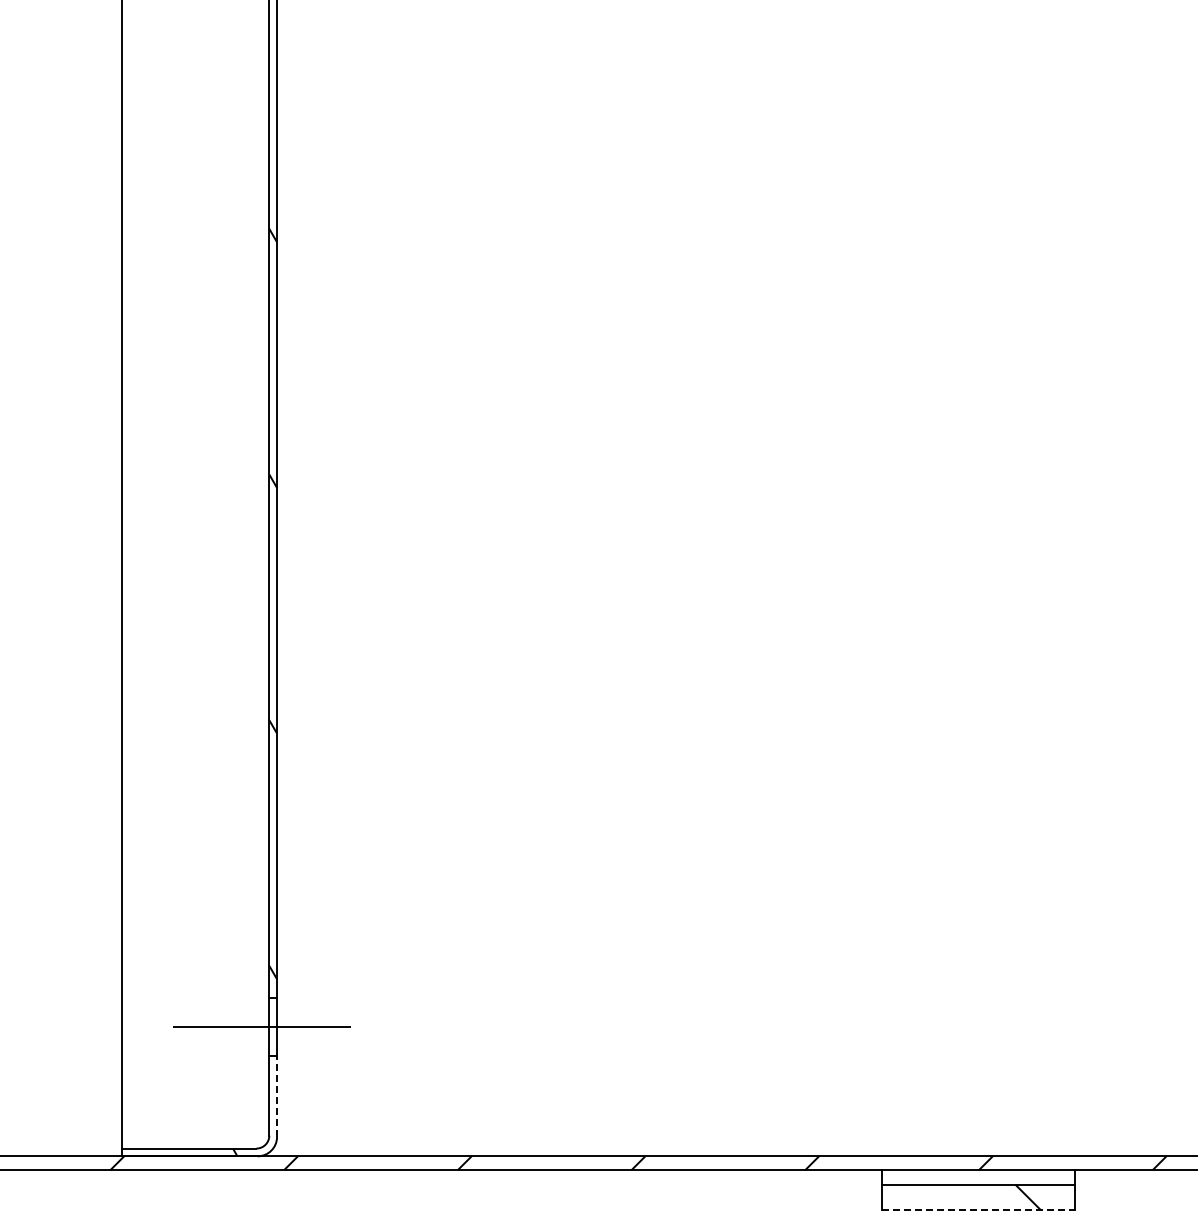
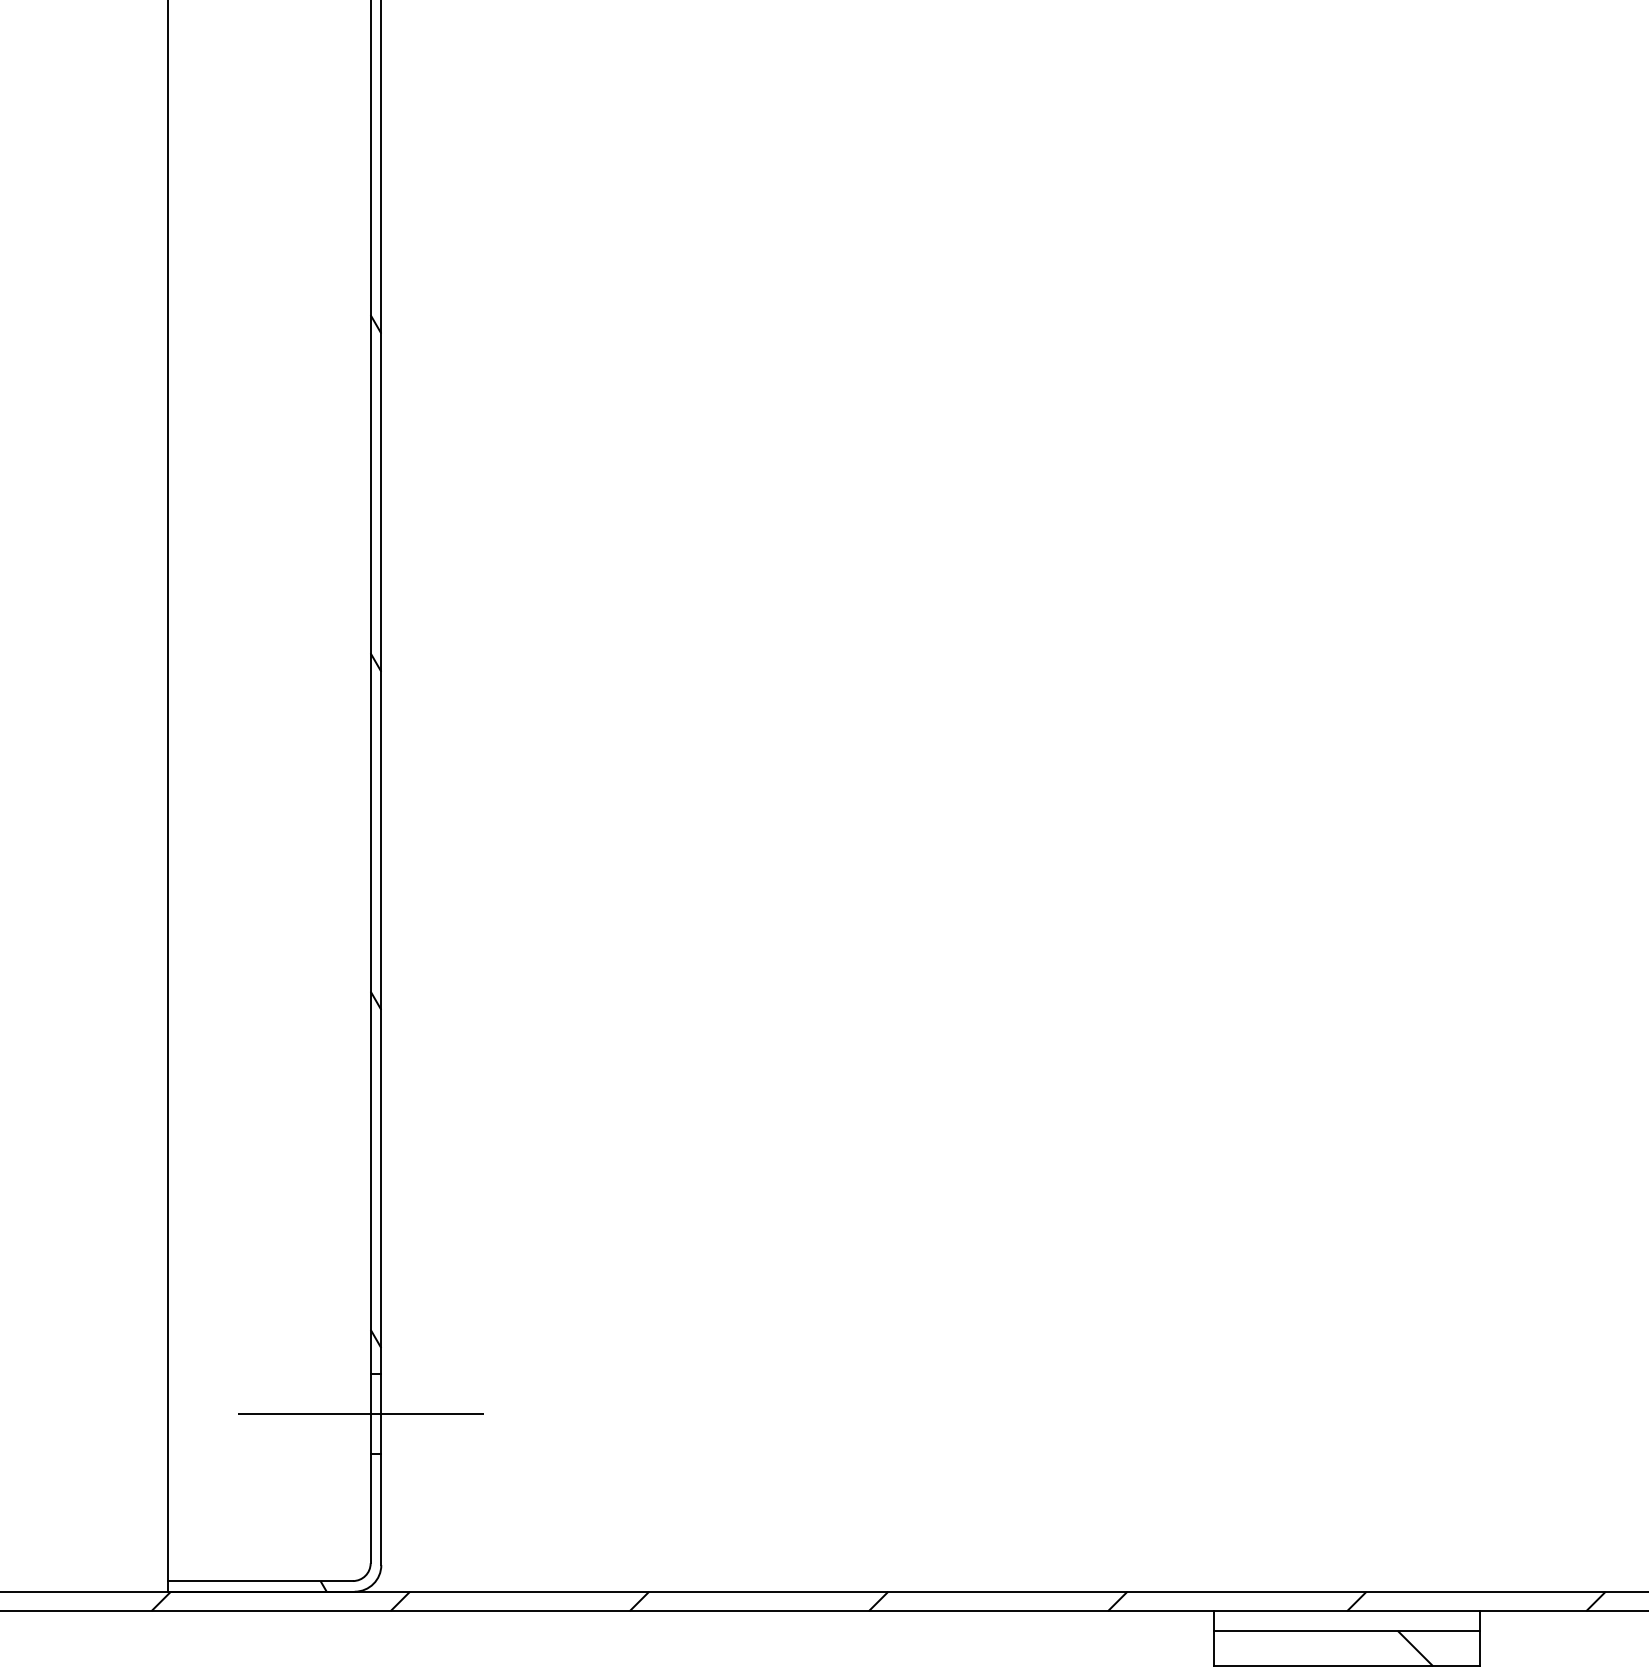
line: (277, 1096) -> (381, 1509), dashed -> solid
line: (978, 1210) -> (1346, 1666), dashed -> solid

